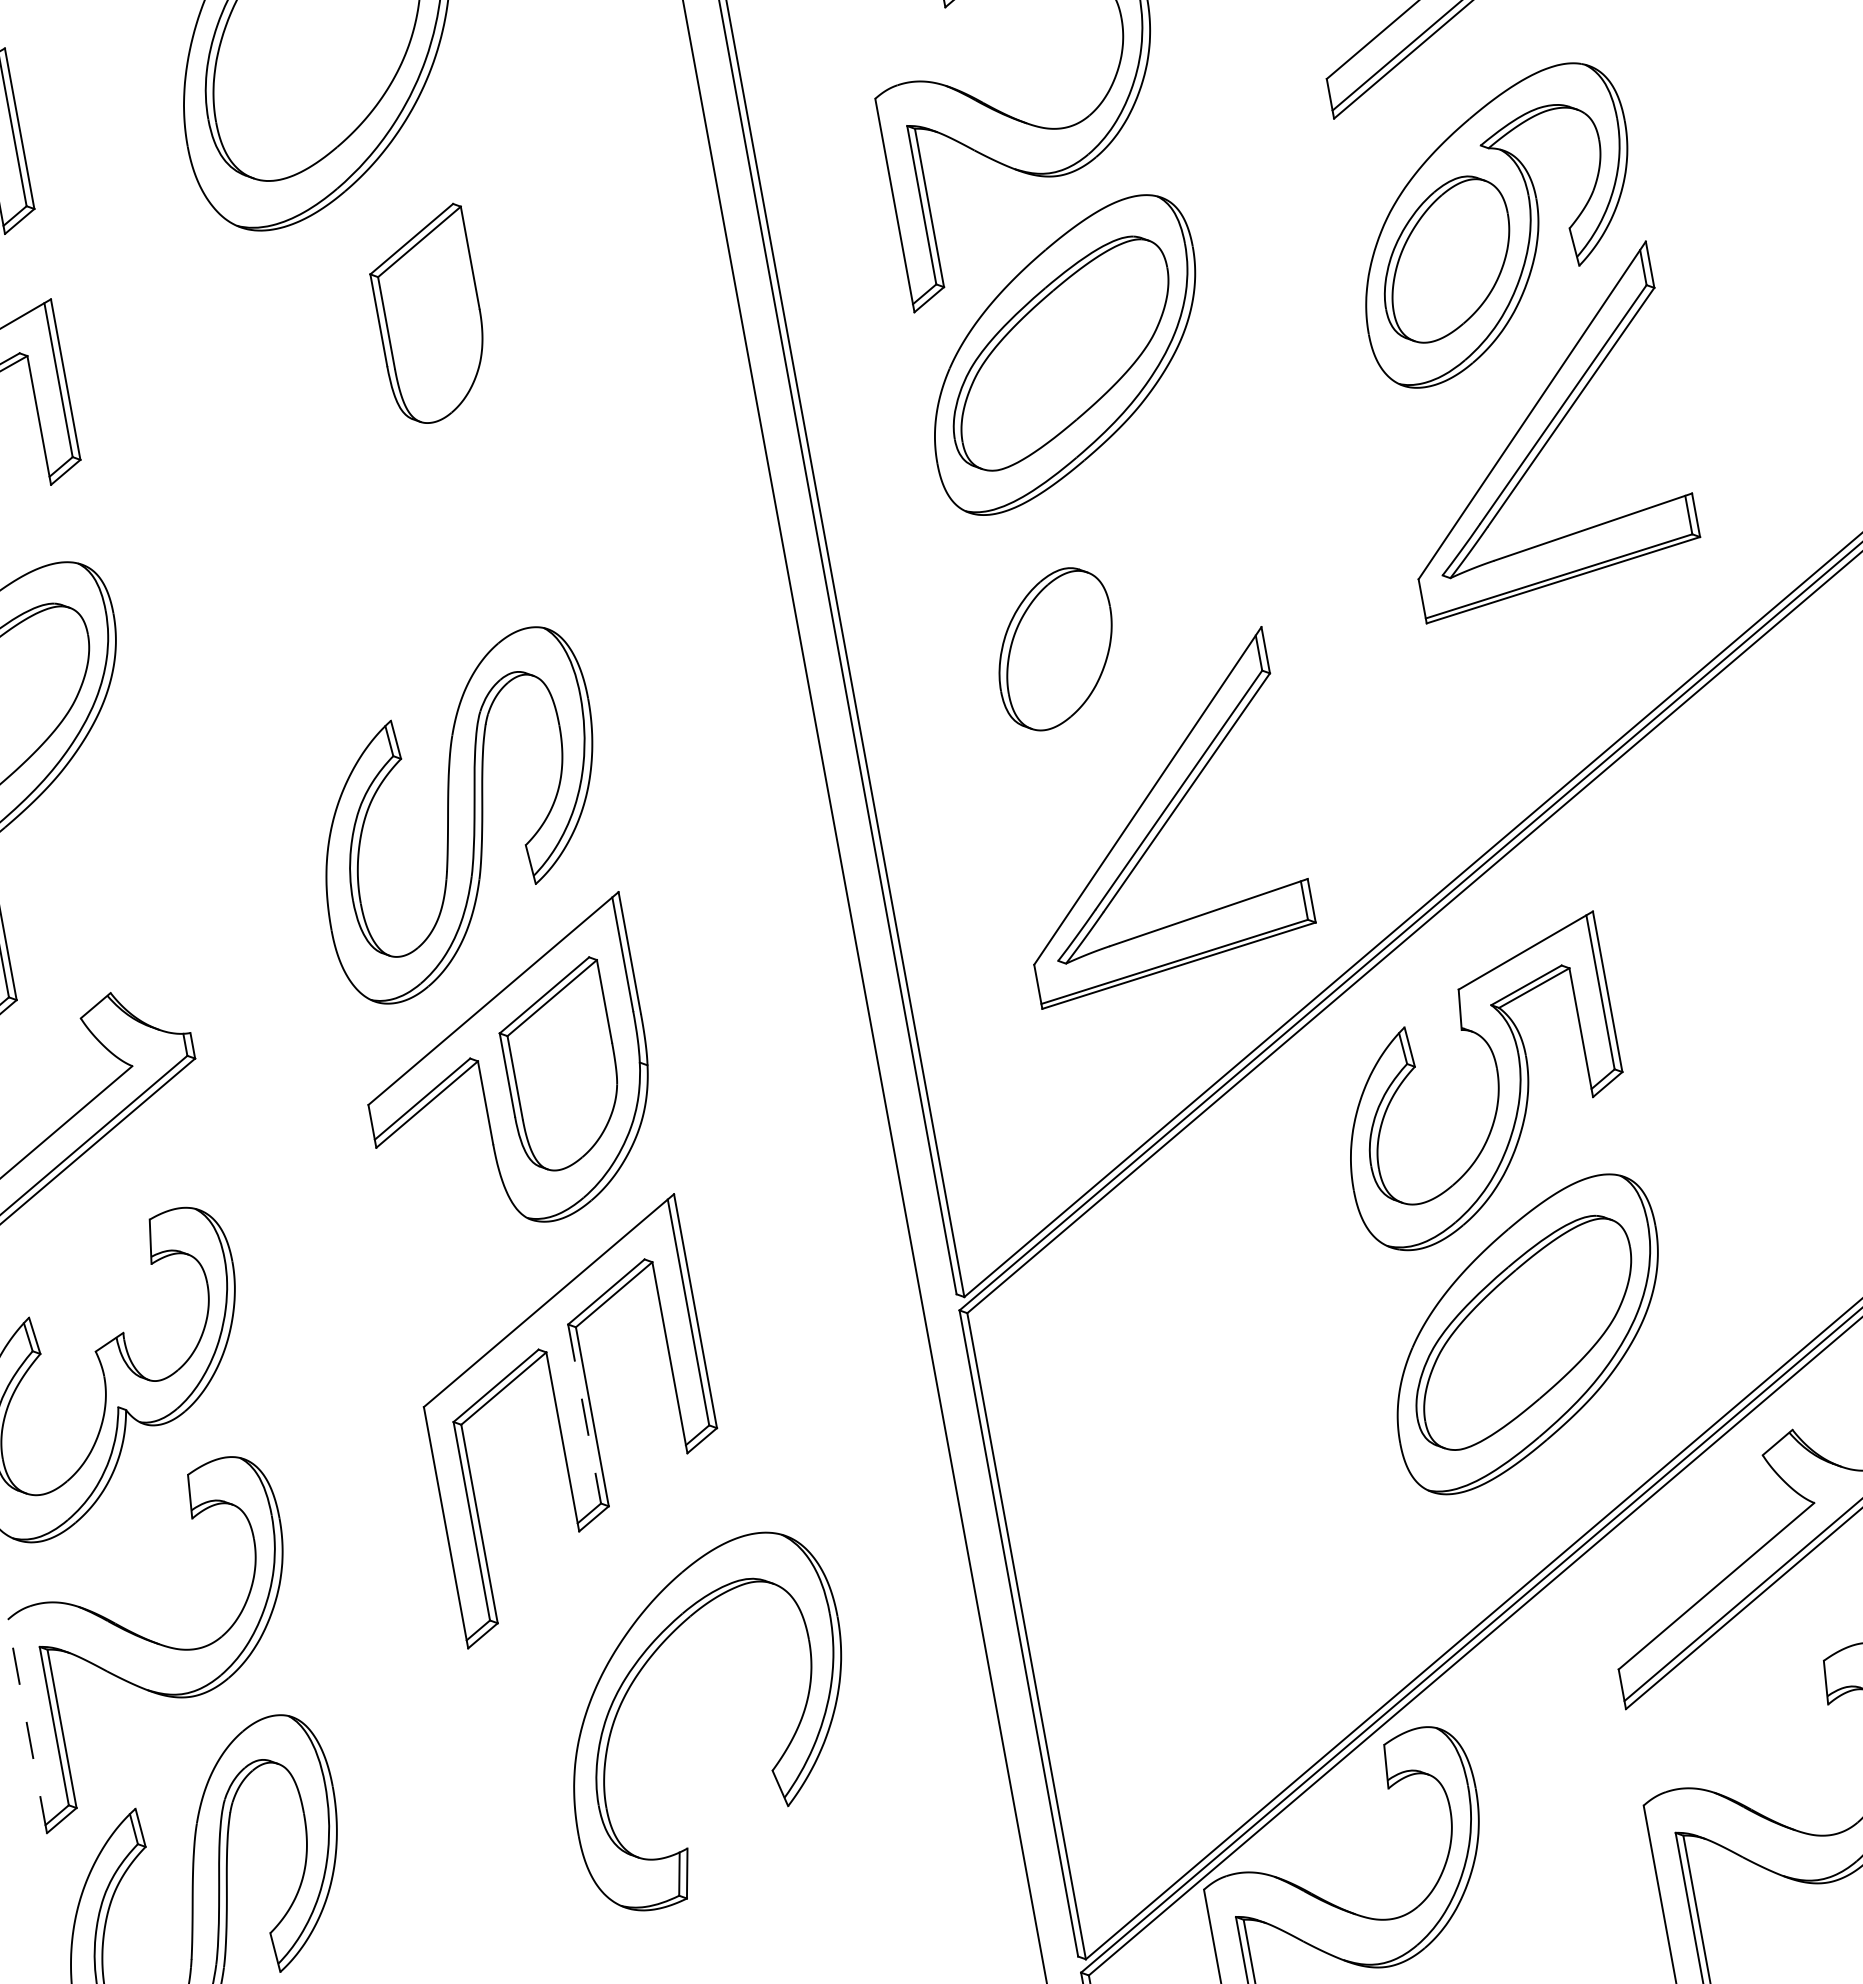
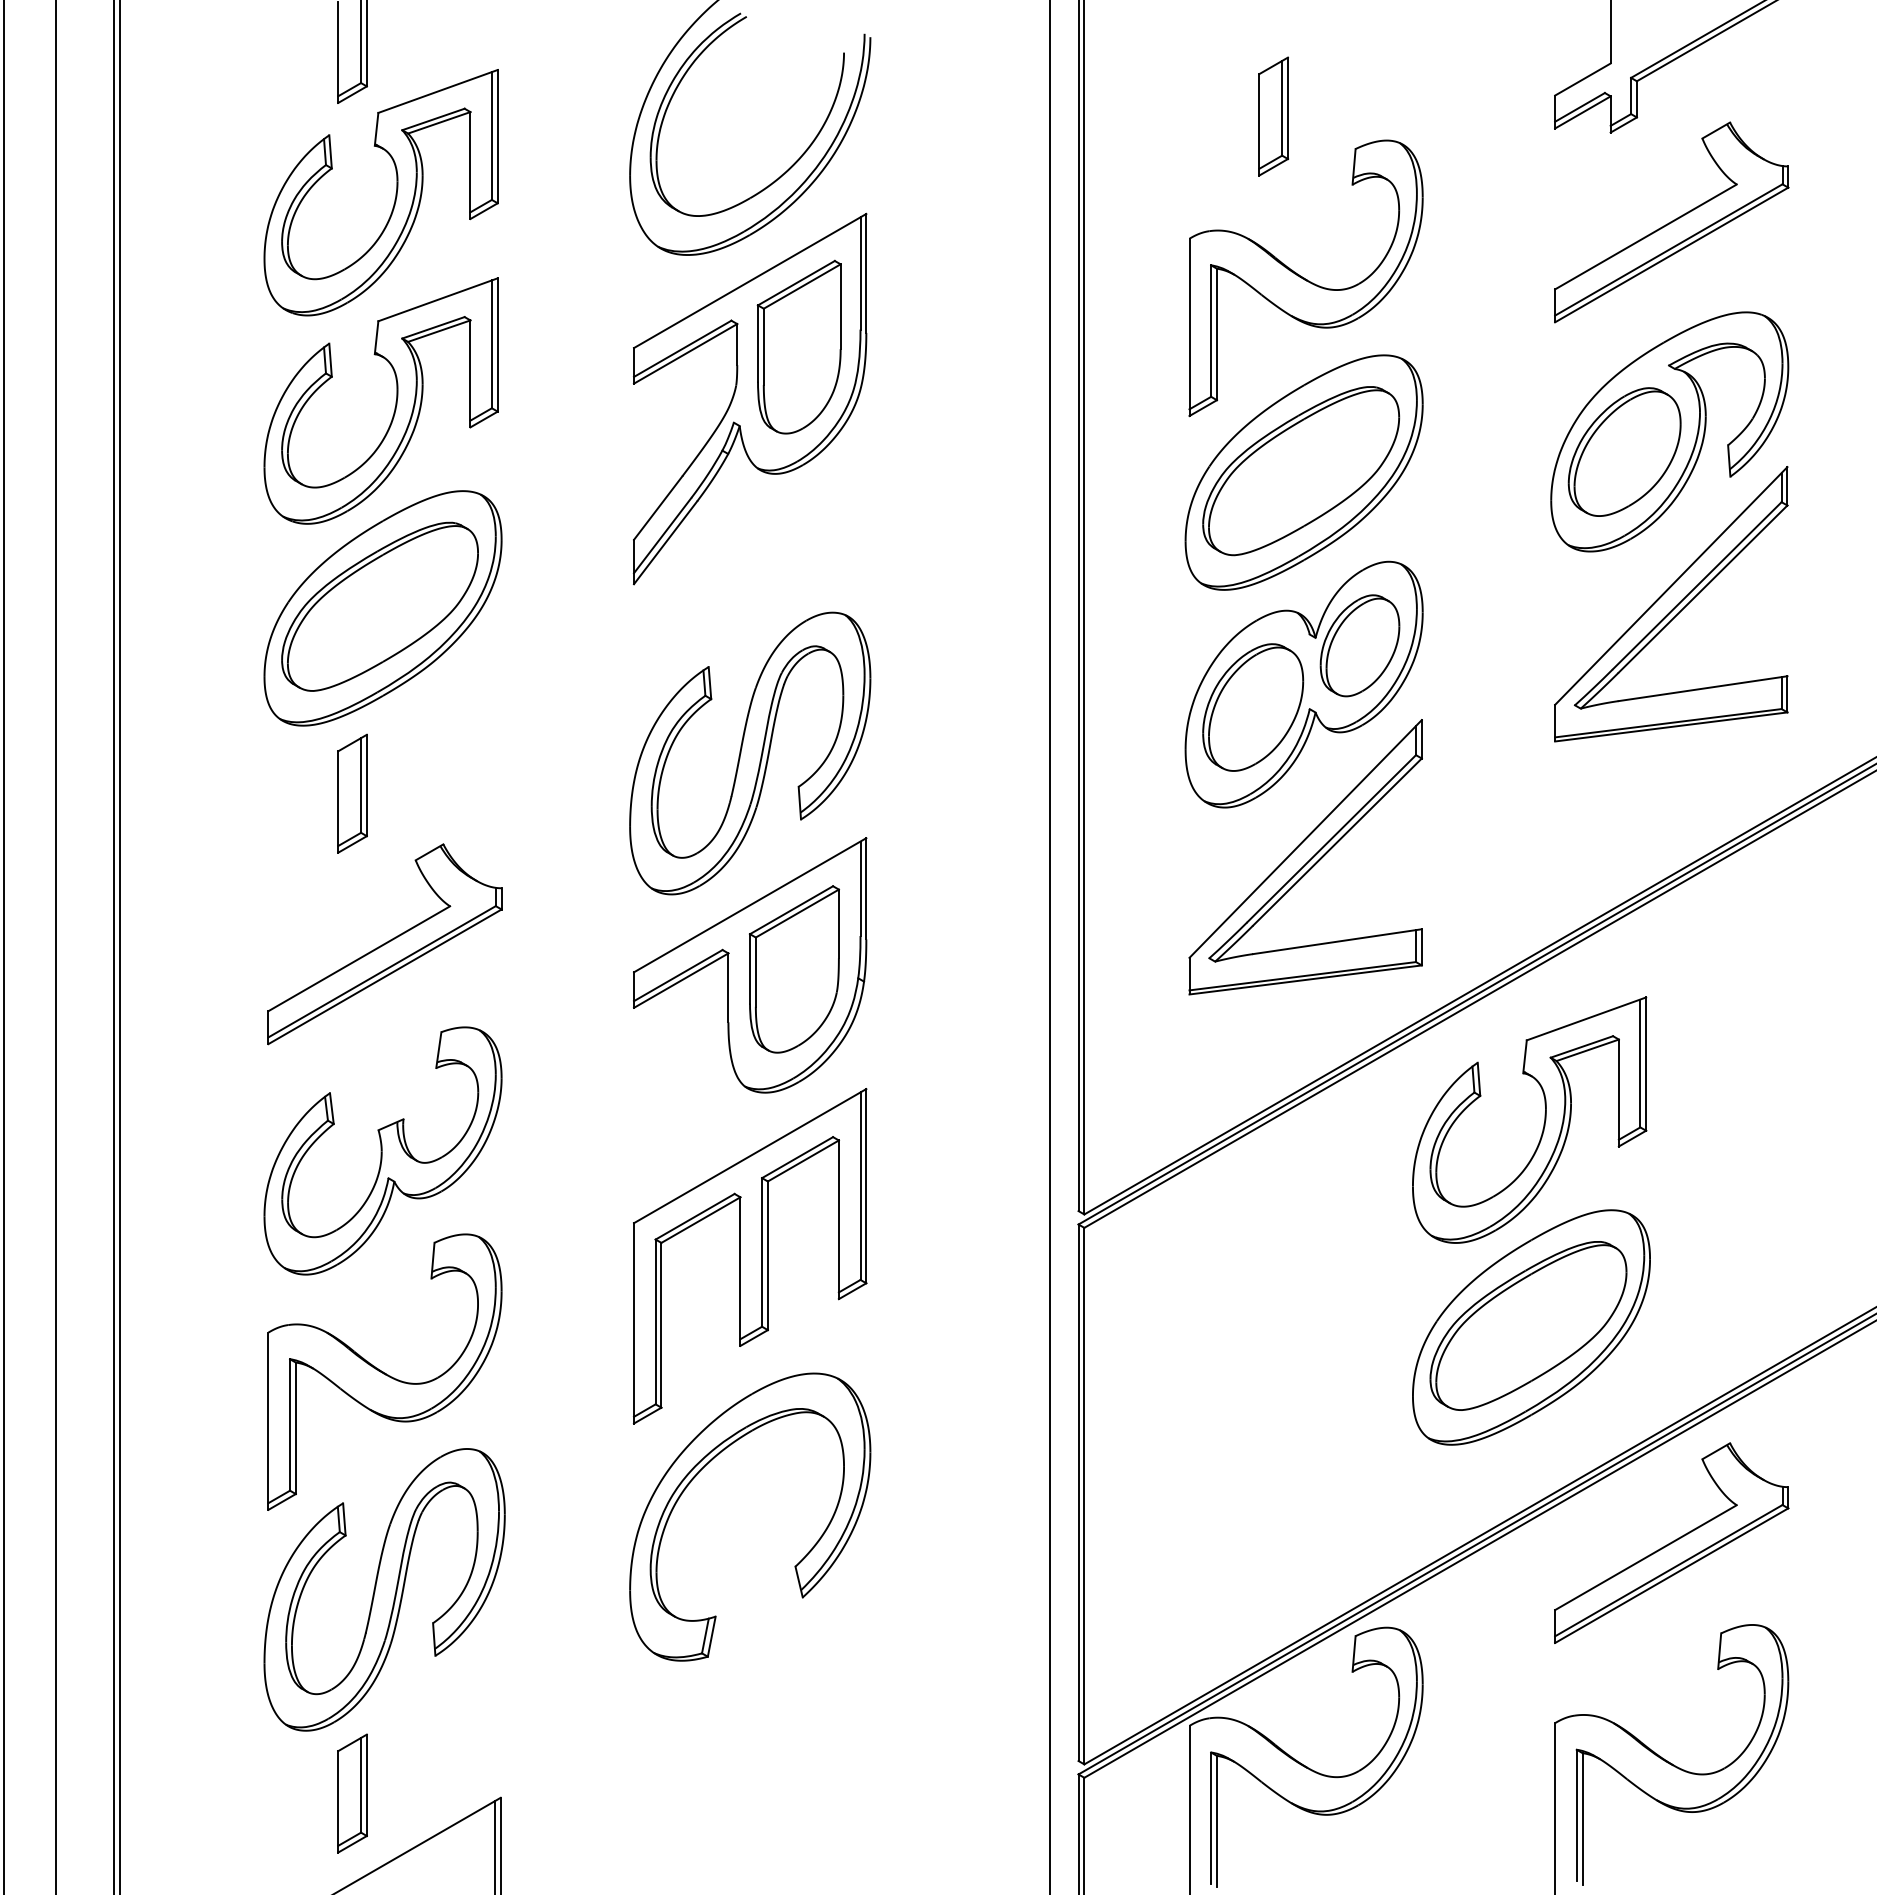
part: (381, 388) -> (750, 398), added
part: (1111, 610) -> (1303, 684), added
line: (585, 1413) -> (762, 1252), dashed -> solid
line: (27, 1726) -> (268, 1421), dashed -> solid
part: (774, 1766) -> (797, 1563), moved

